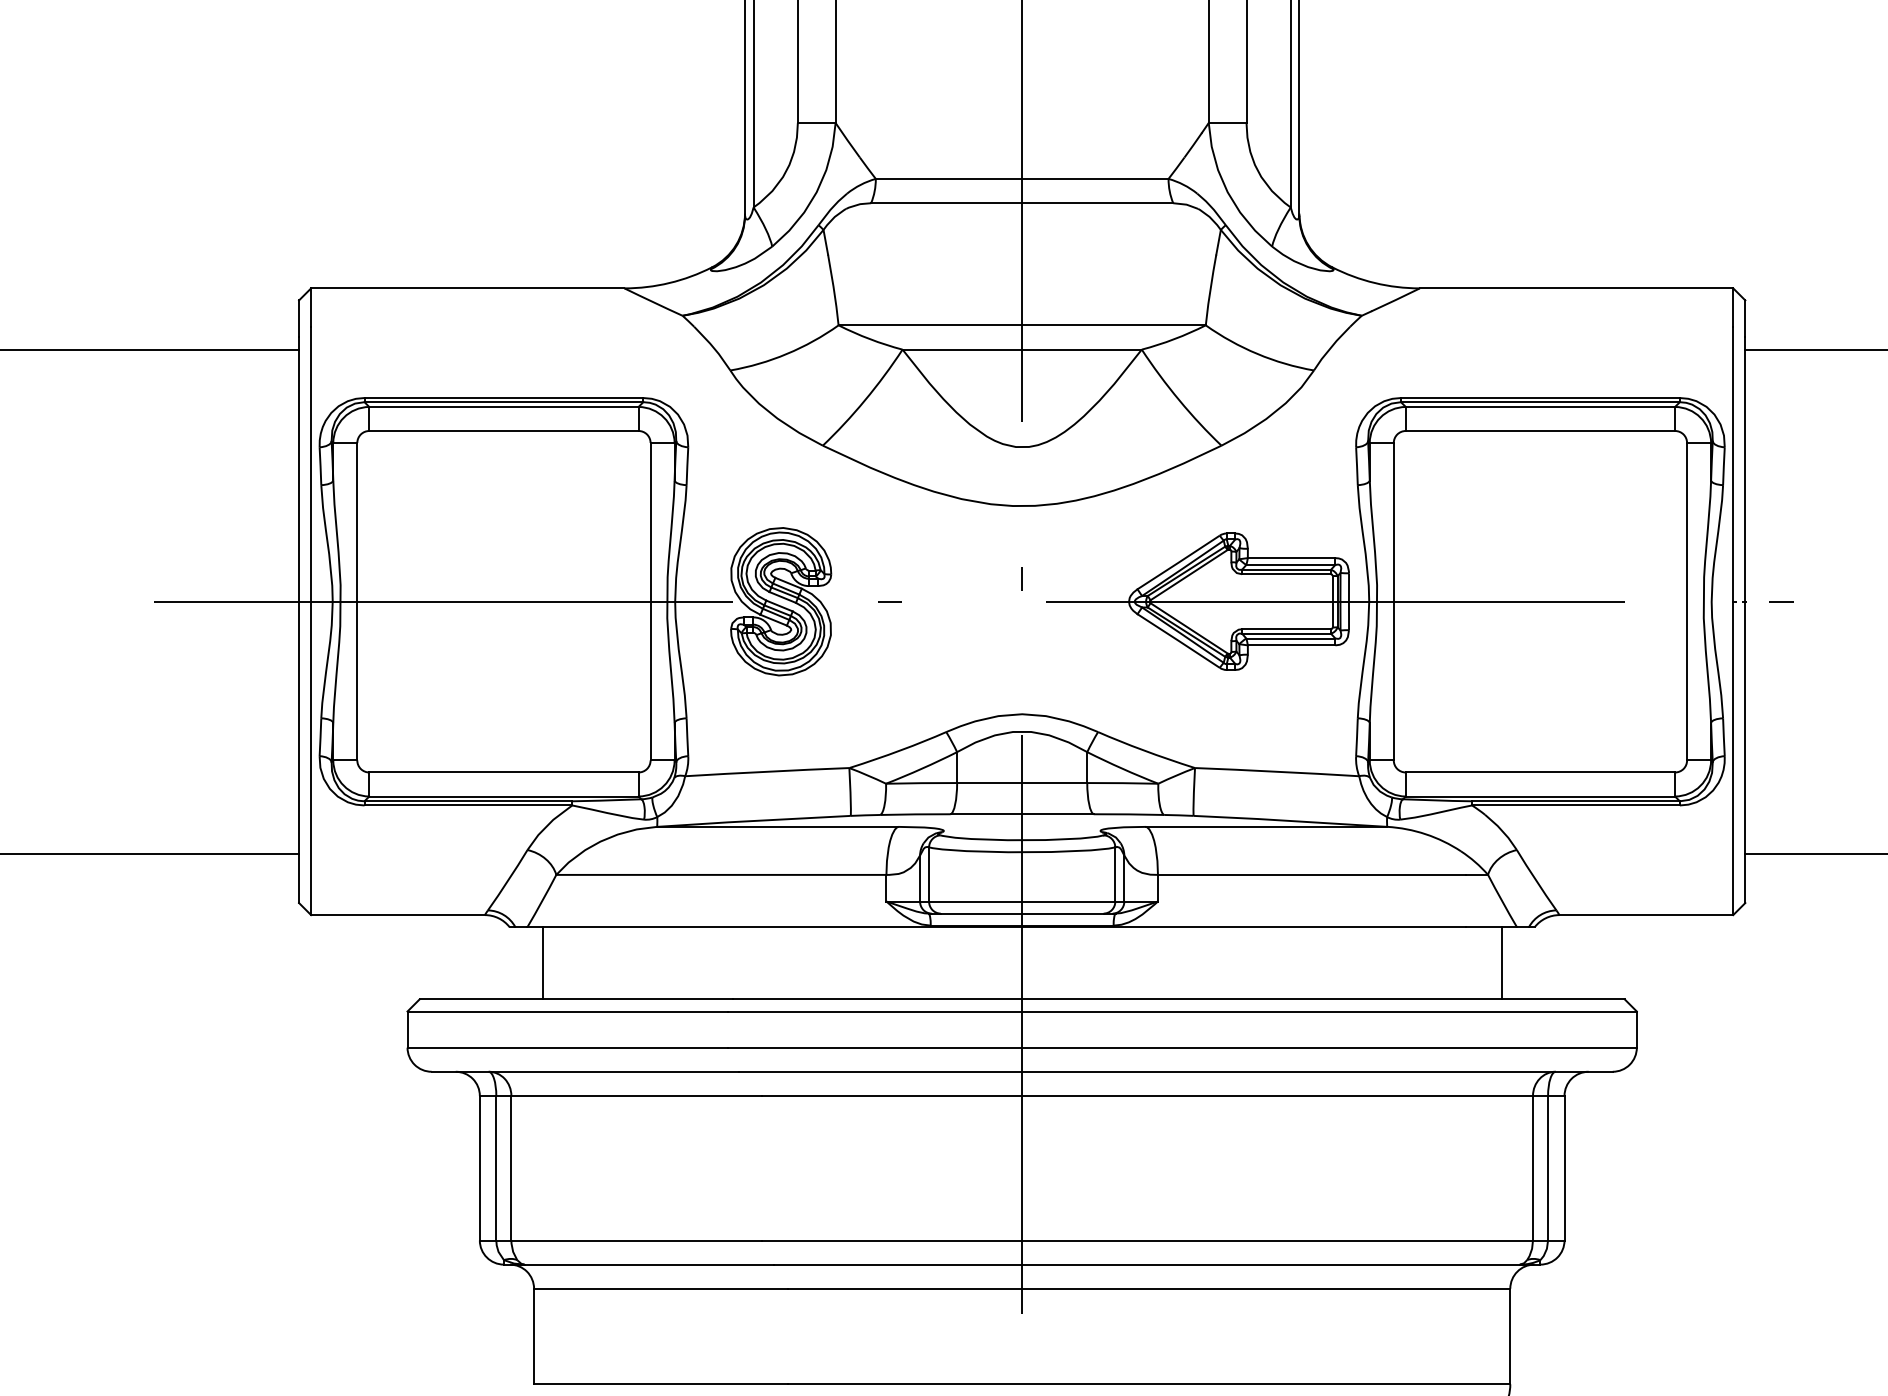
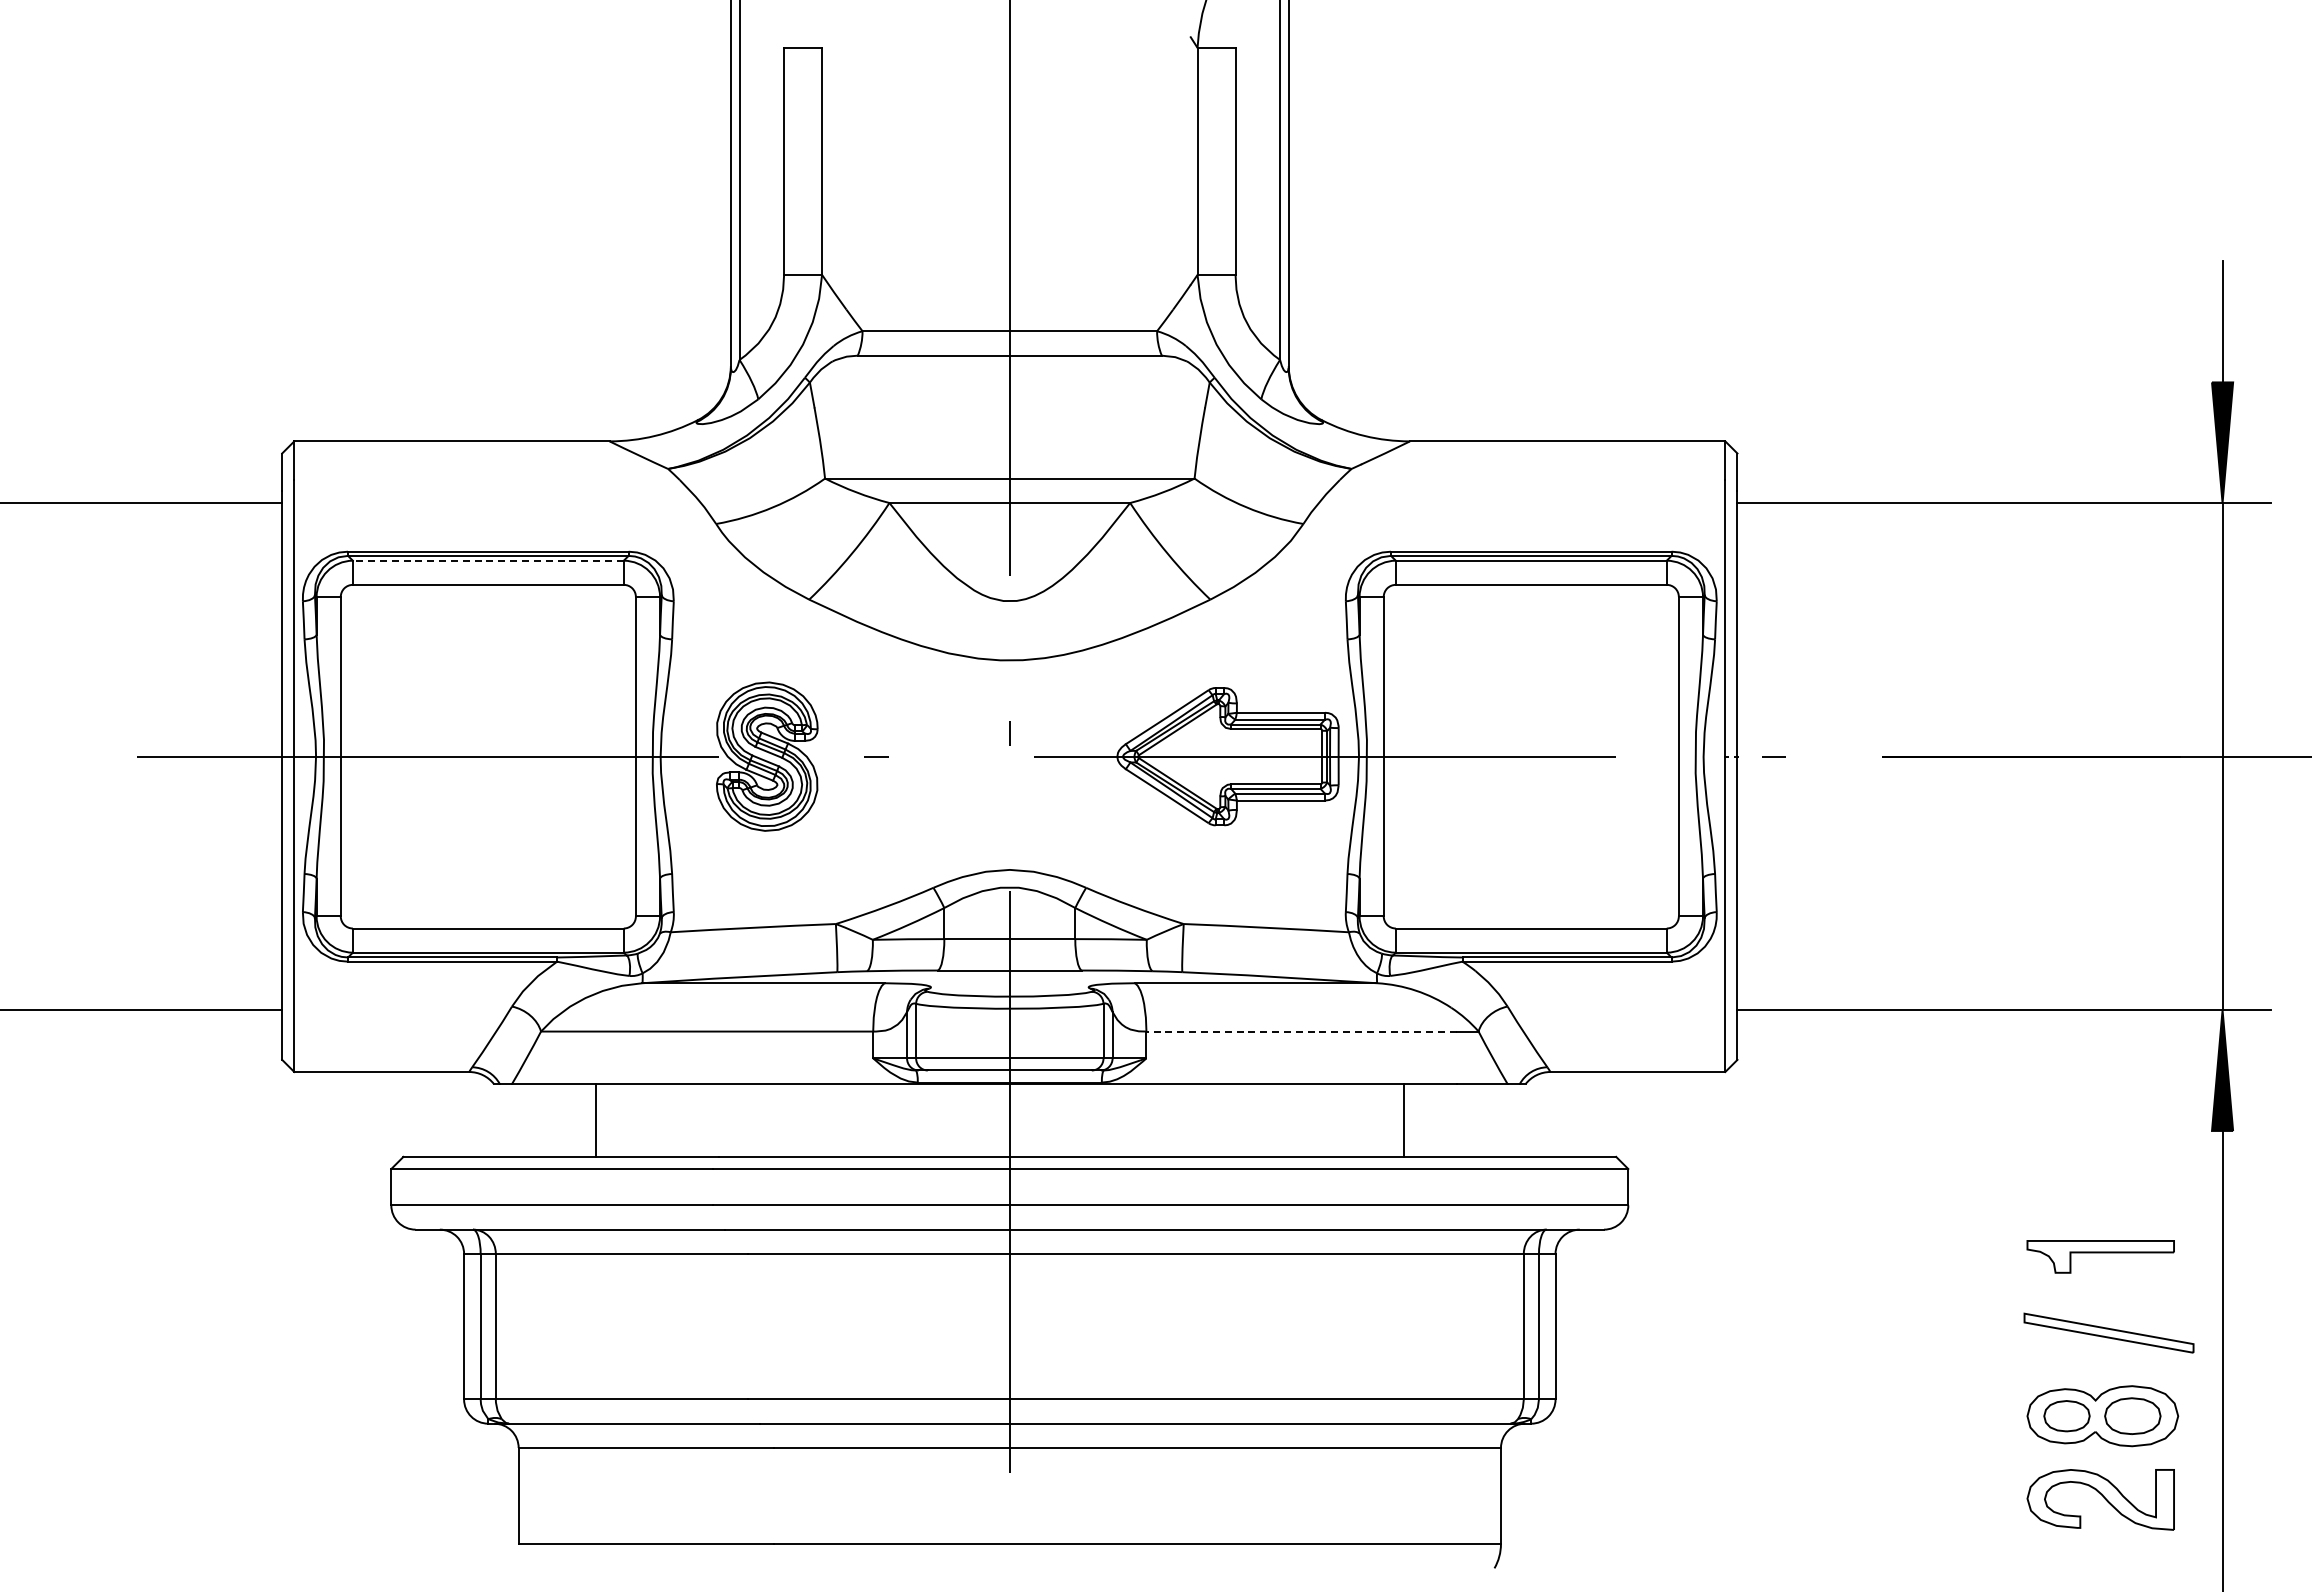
line: (503, 406) -> (487, 560), solid -> dashed
line: (1312, 874) -> (1301, 1031), solid -> dashed
line: (542, 963) -> (596, 1120), moved
line: (1501, 963) -> (1403, 1120), moved

